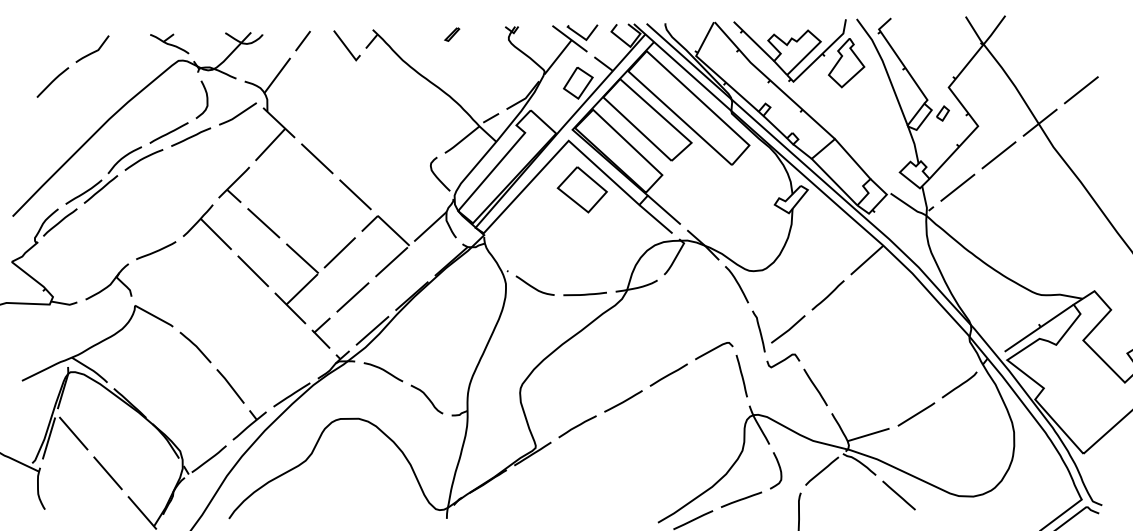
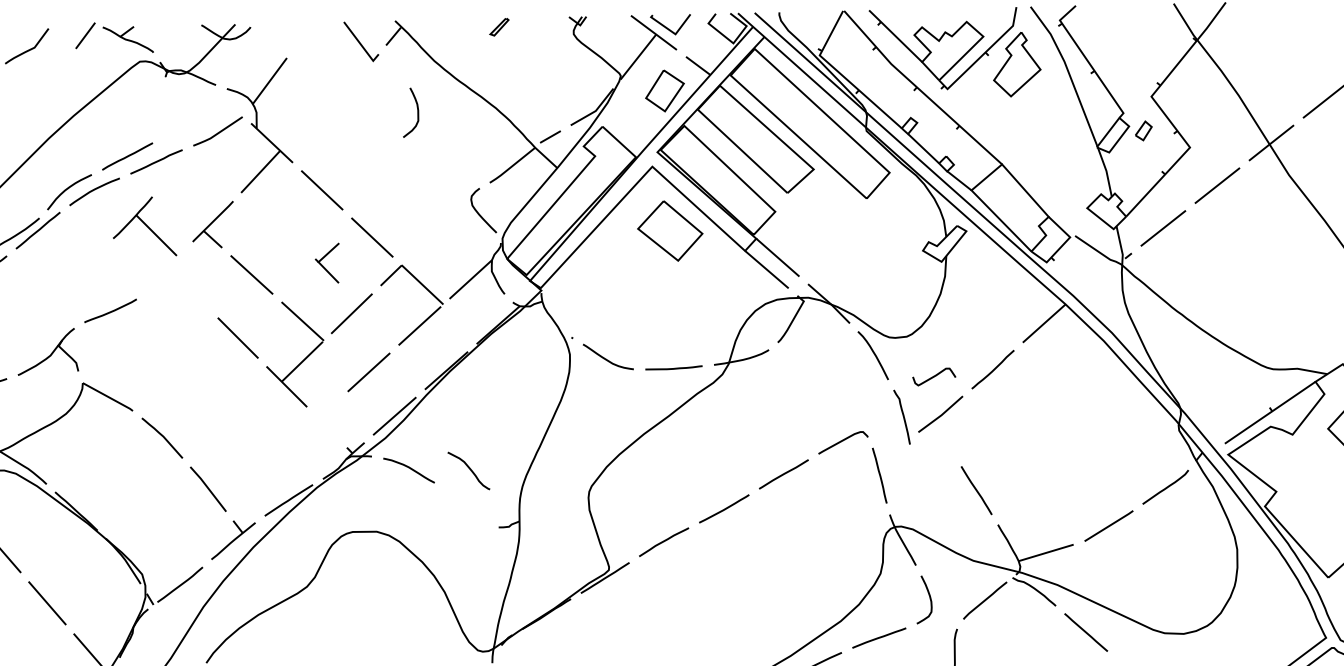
line: (302, 40) -> (84, 34), moved
curve: (206, 99) -> (417, 112), moved
part: (206, 226) -> (143, 225), moved
part: (320, 332) -> (326, 262), moved
curve: (783, 360) -> (934, 376), moved
curve: (427, 398) -> (469, 469), moved

